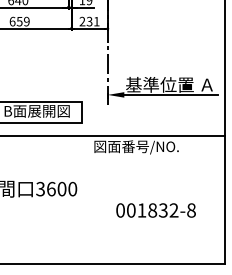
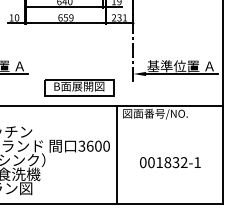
line: (86, 199) -> (117, 154), added
text: (191, 210) -> (197, 162), 001832-8 -> 001832-1

